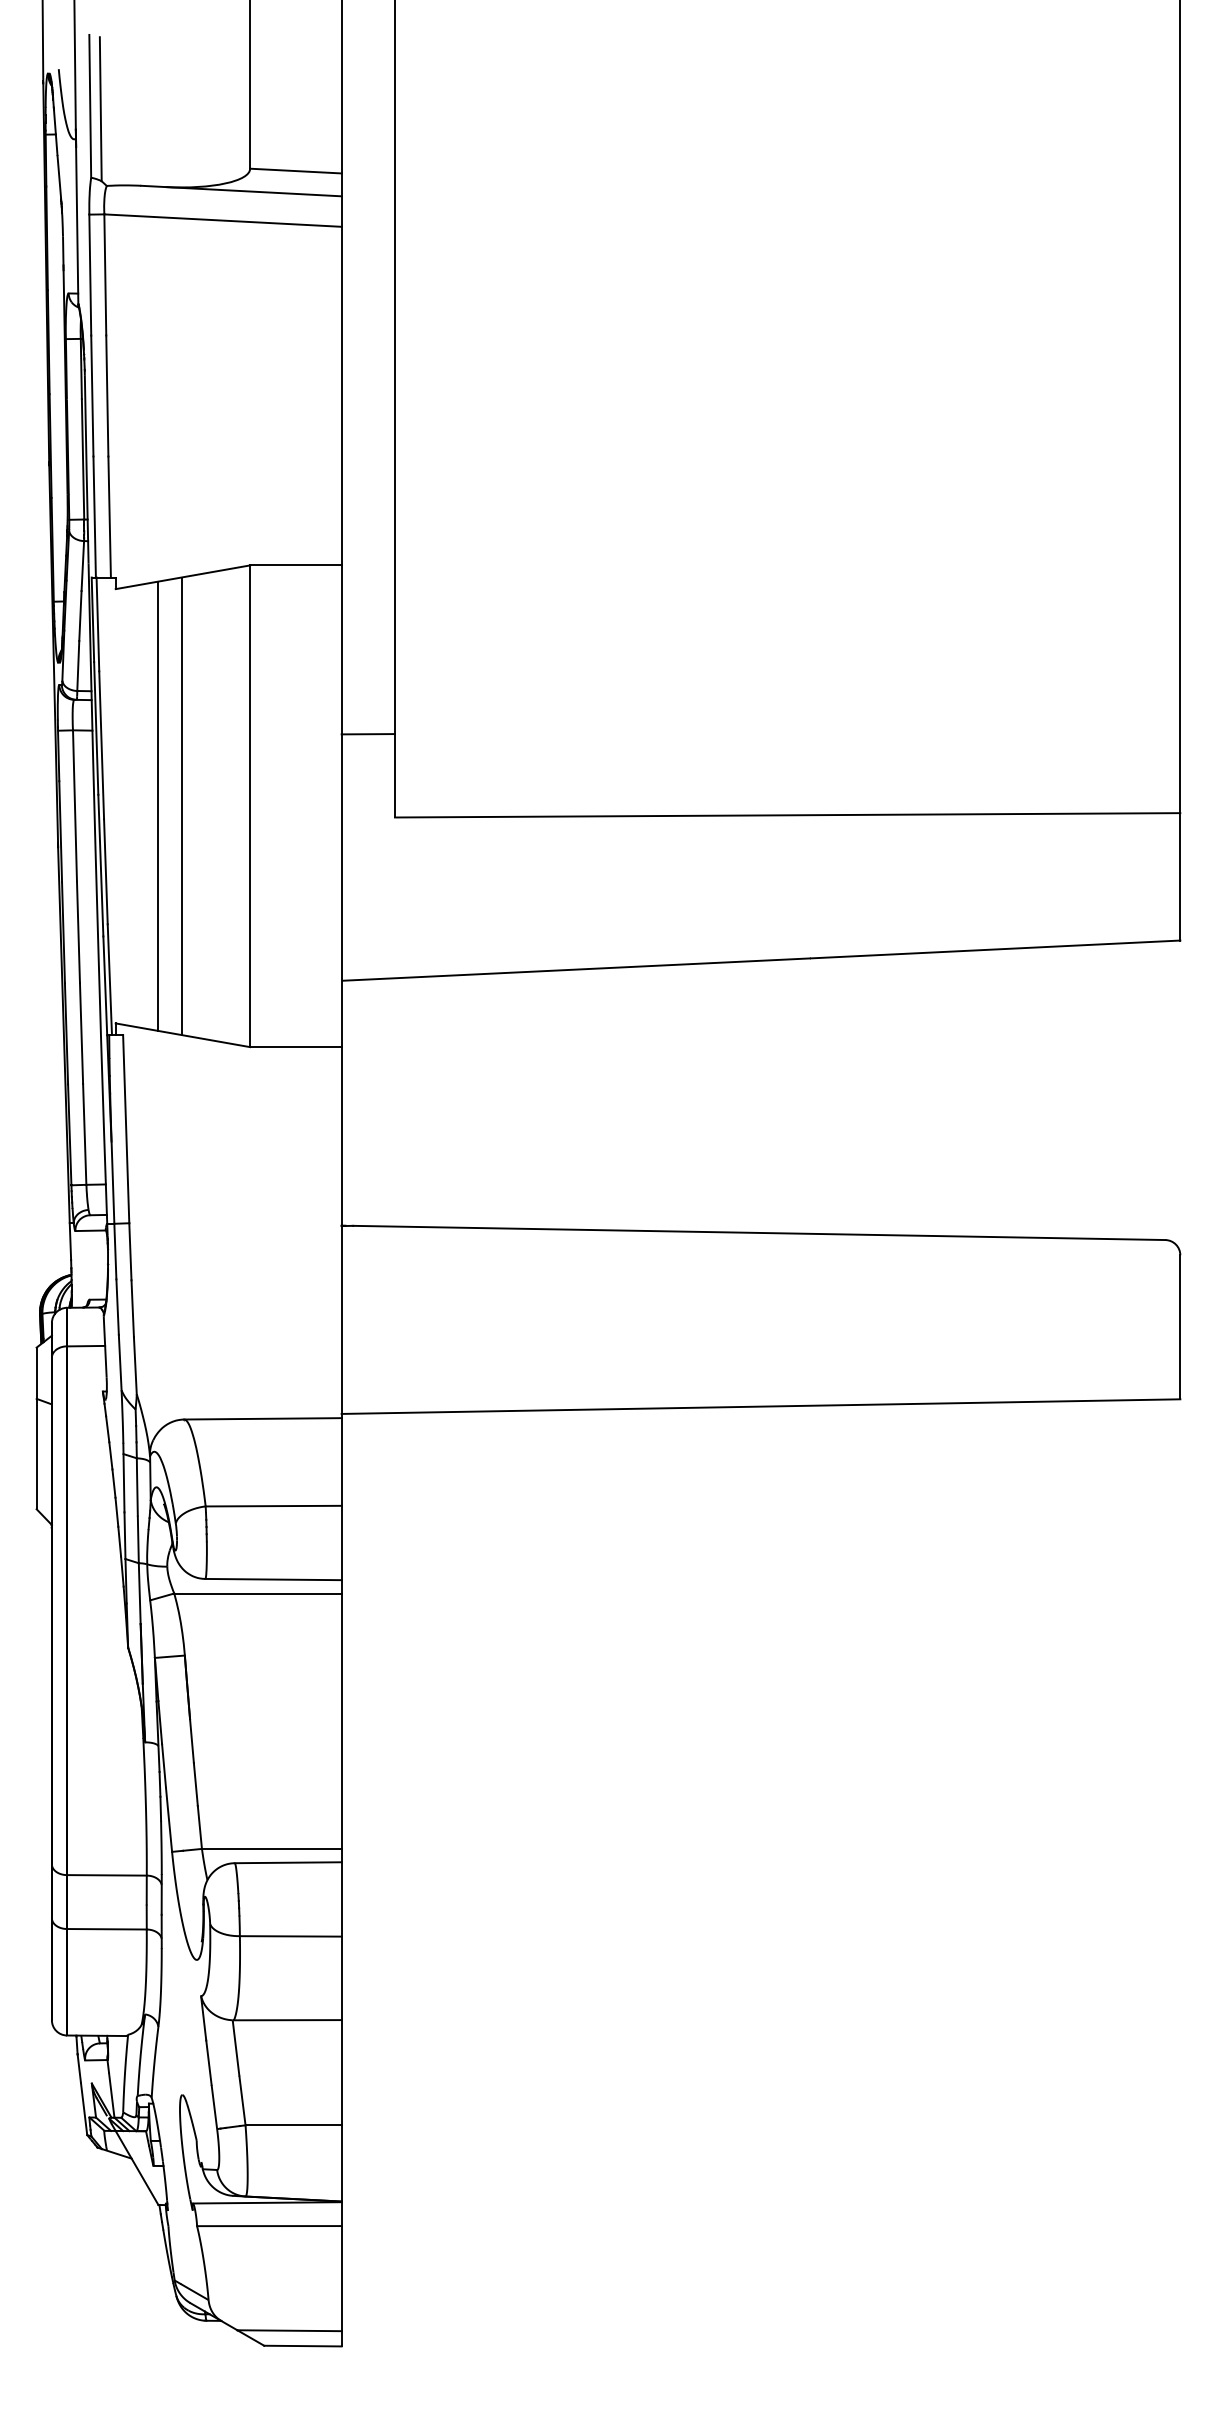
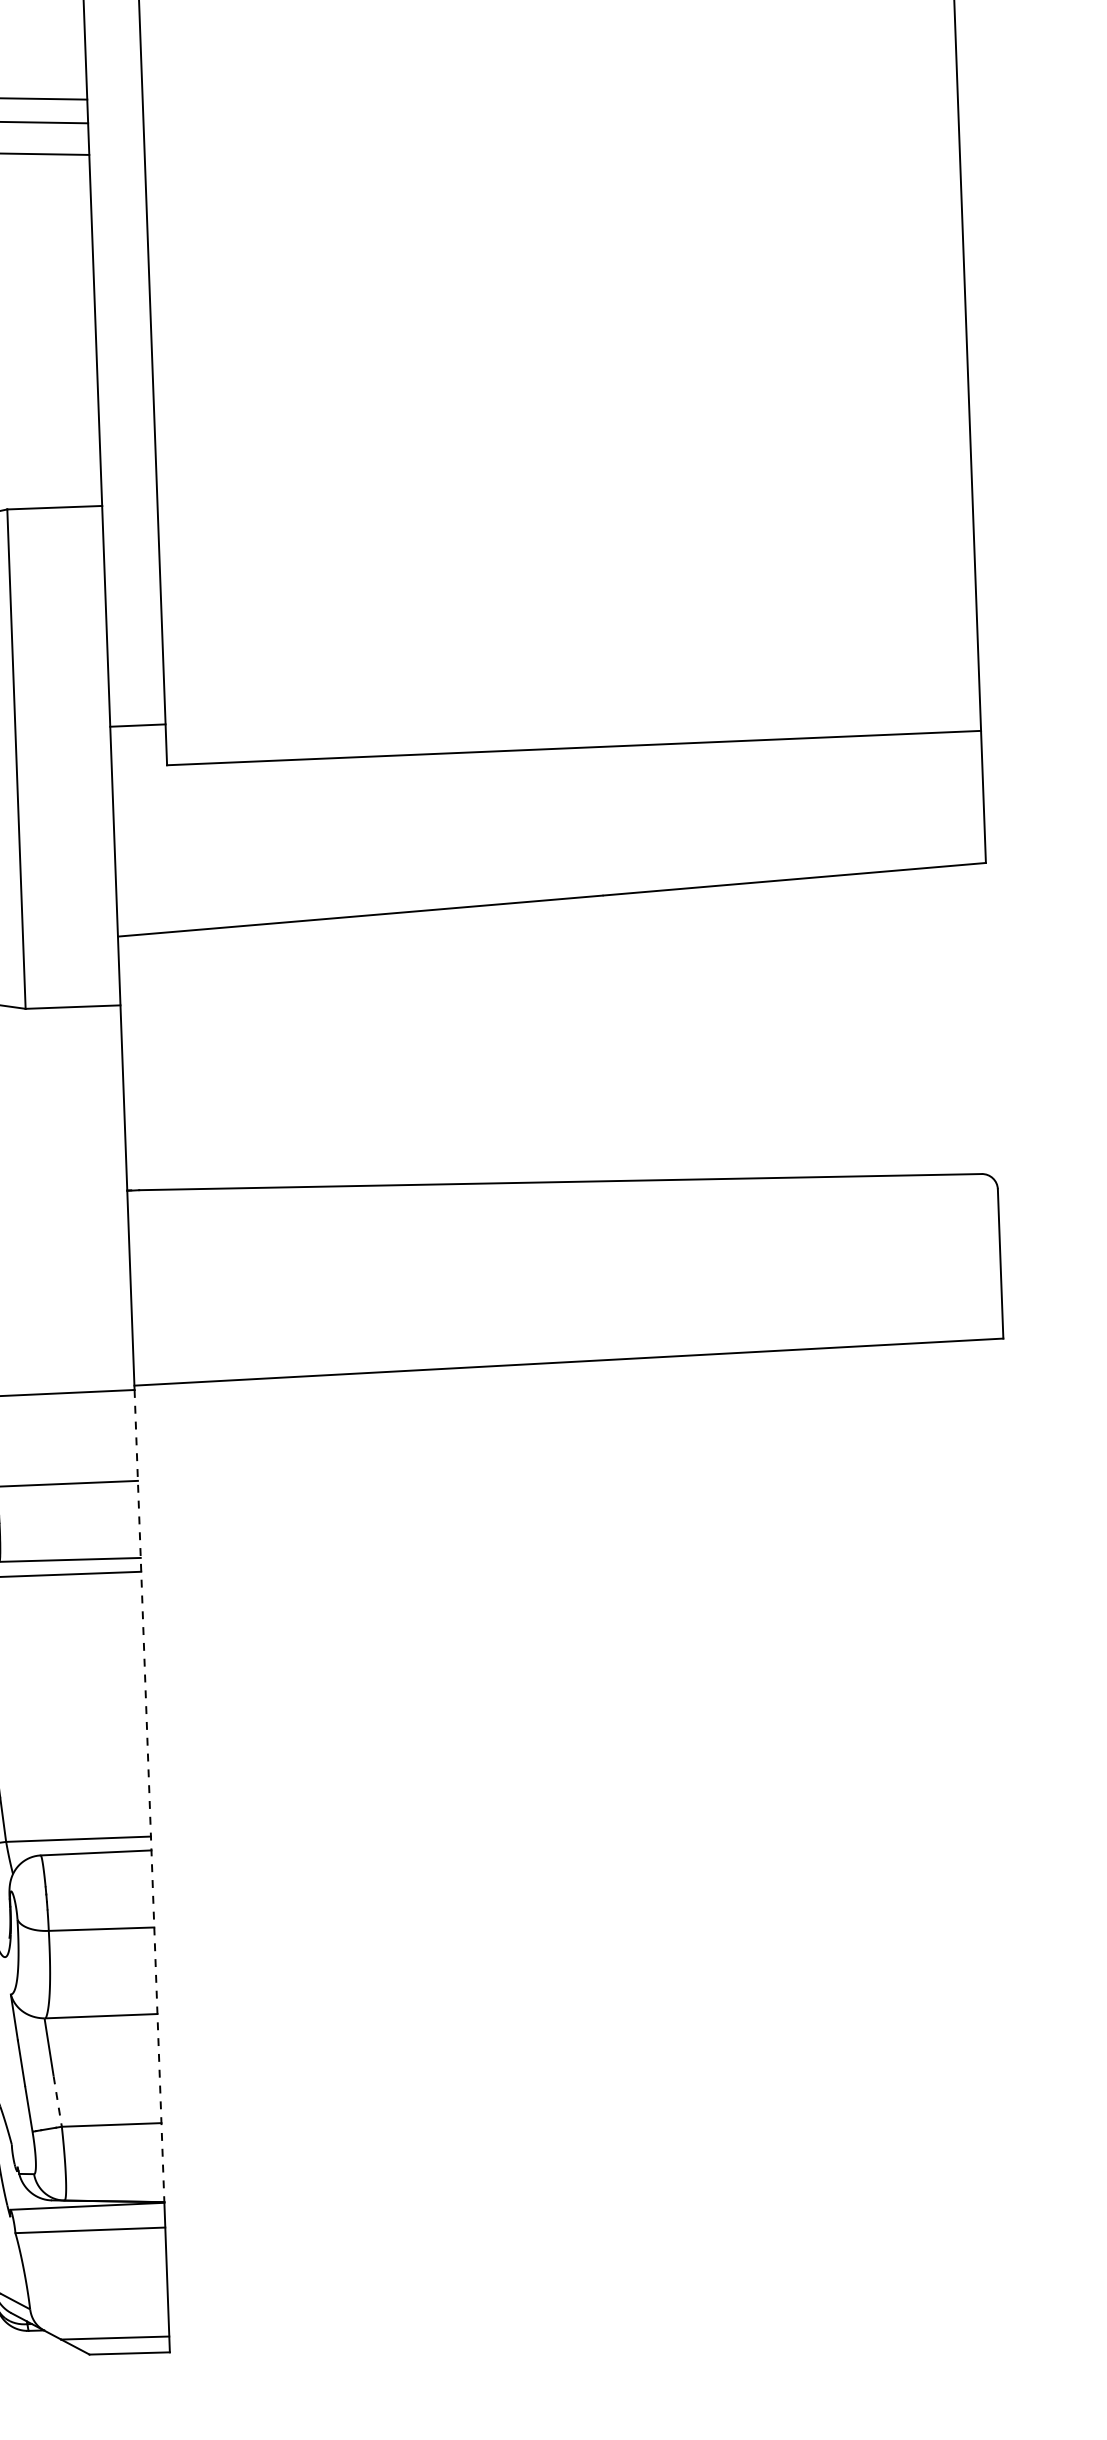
line: (368, 734) -> (138, 725), moved
line: (341, 1809) -> (149, 1795), solid -> dashed
line: (242, 2100) -> (57, 2101), solid -> dashed

